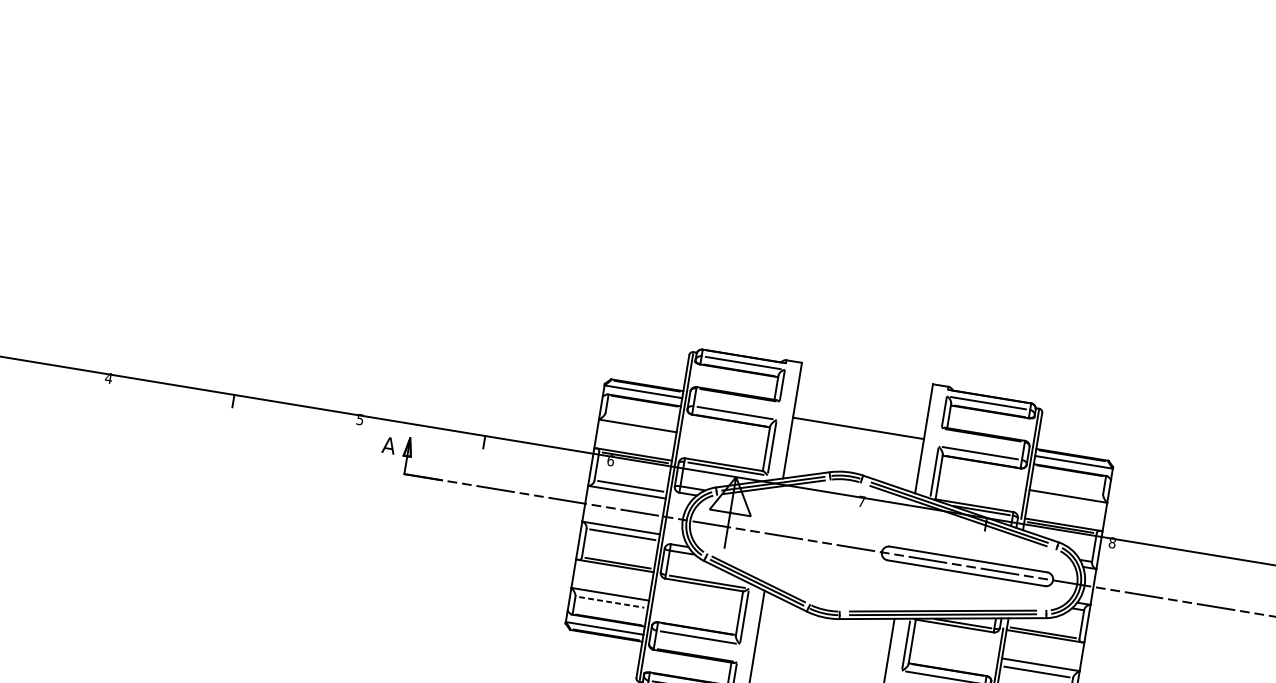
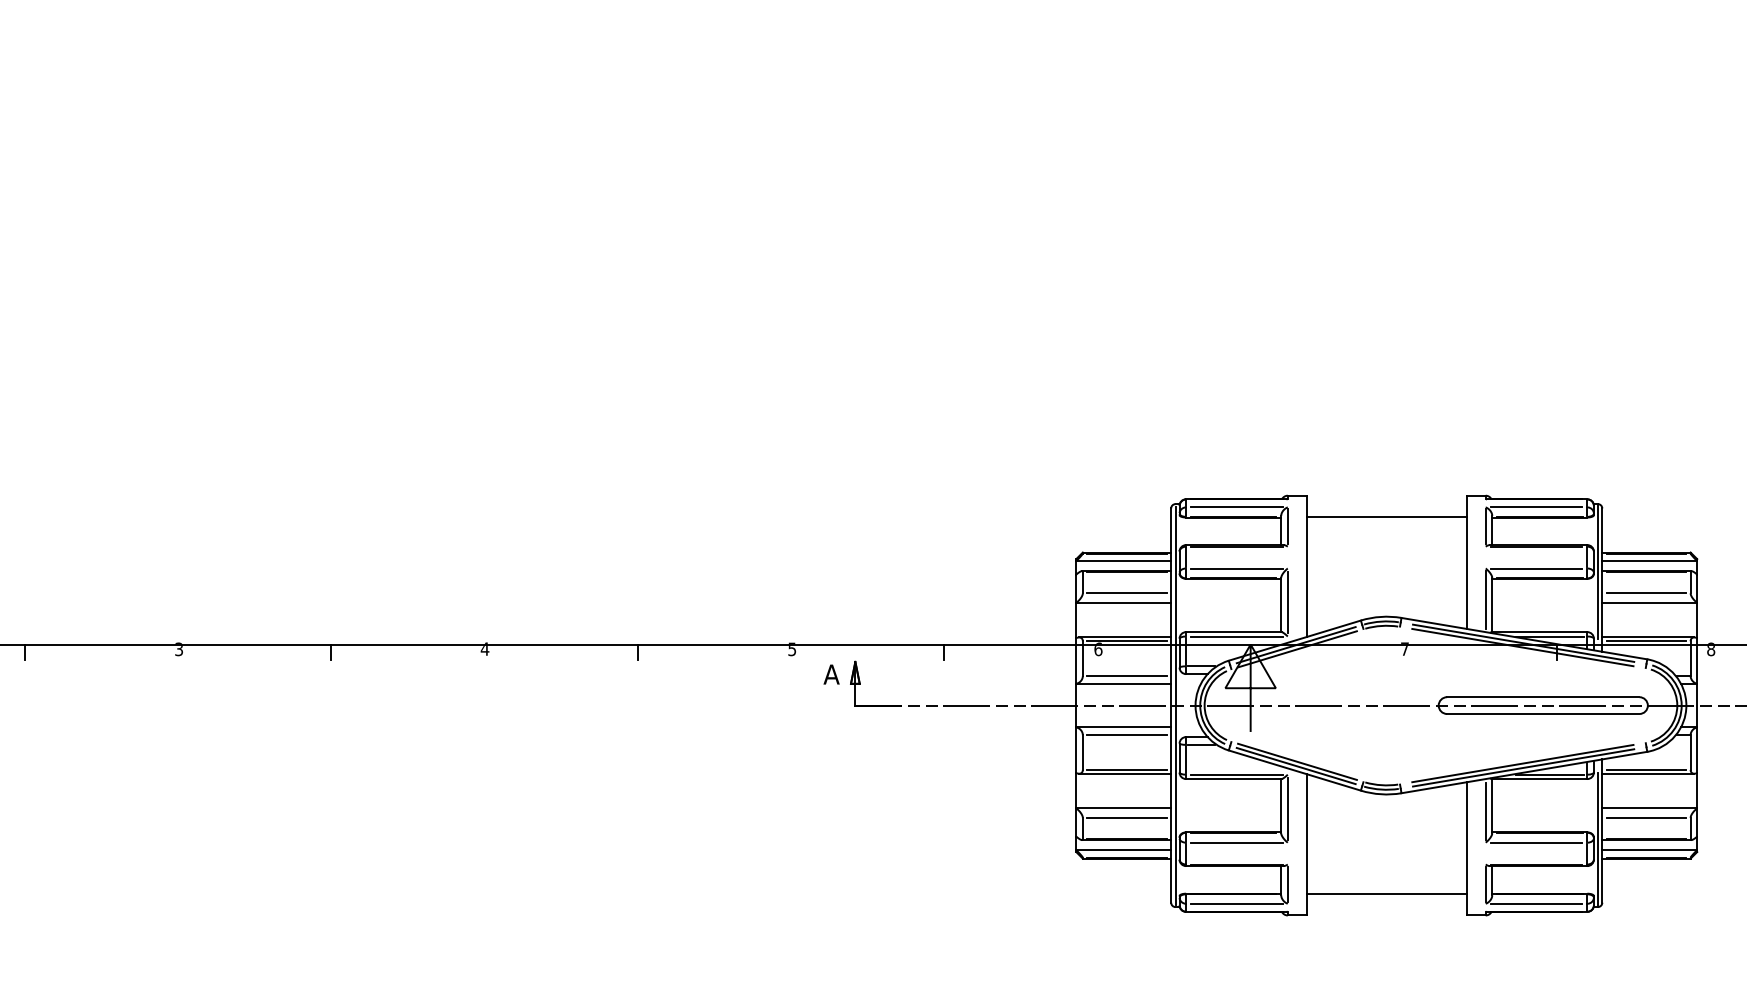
line: (641, 418) -> (1126, 593), added
line: (858, 428) -> (1386, 516), moved
line: (1067, 488) -> (1646, 593), added
line: (612, 602) -> (1127, 817), dashed -> solid

